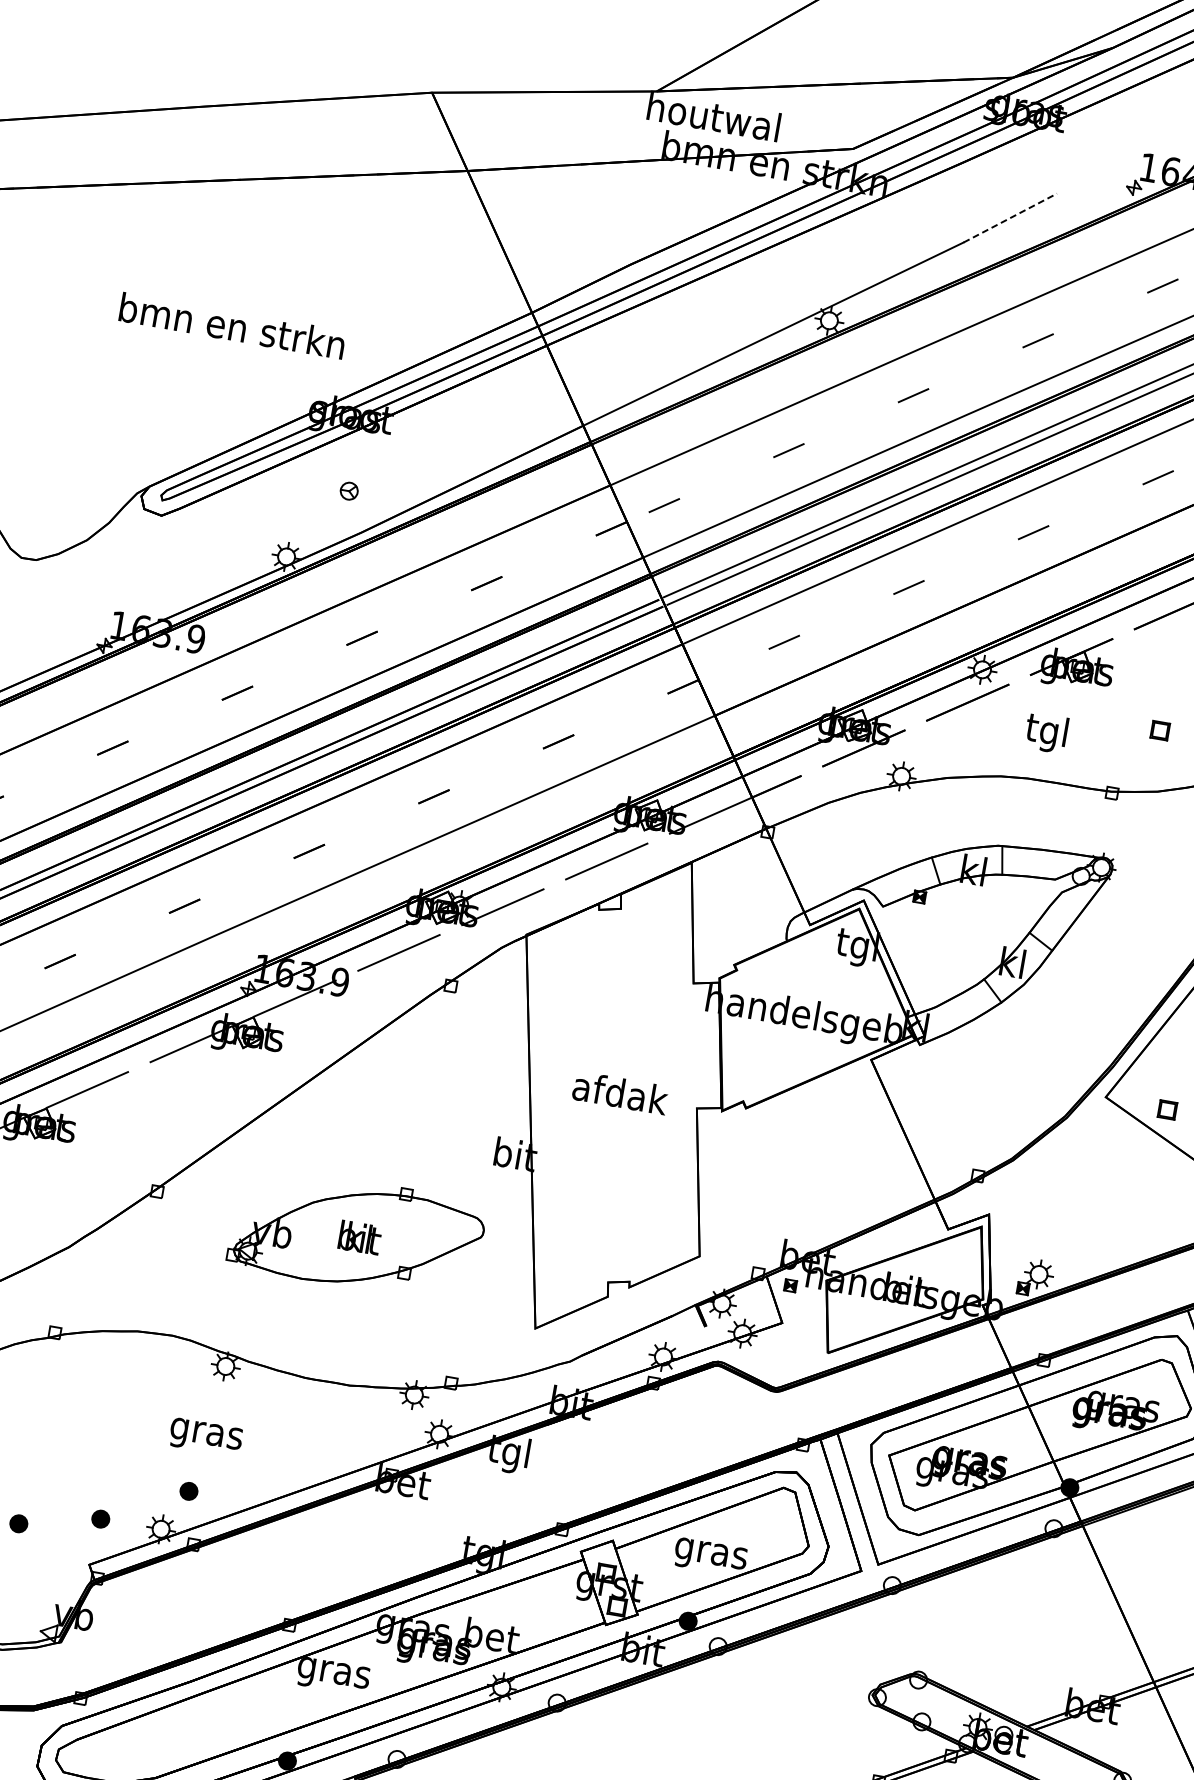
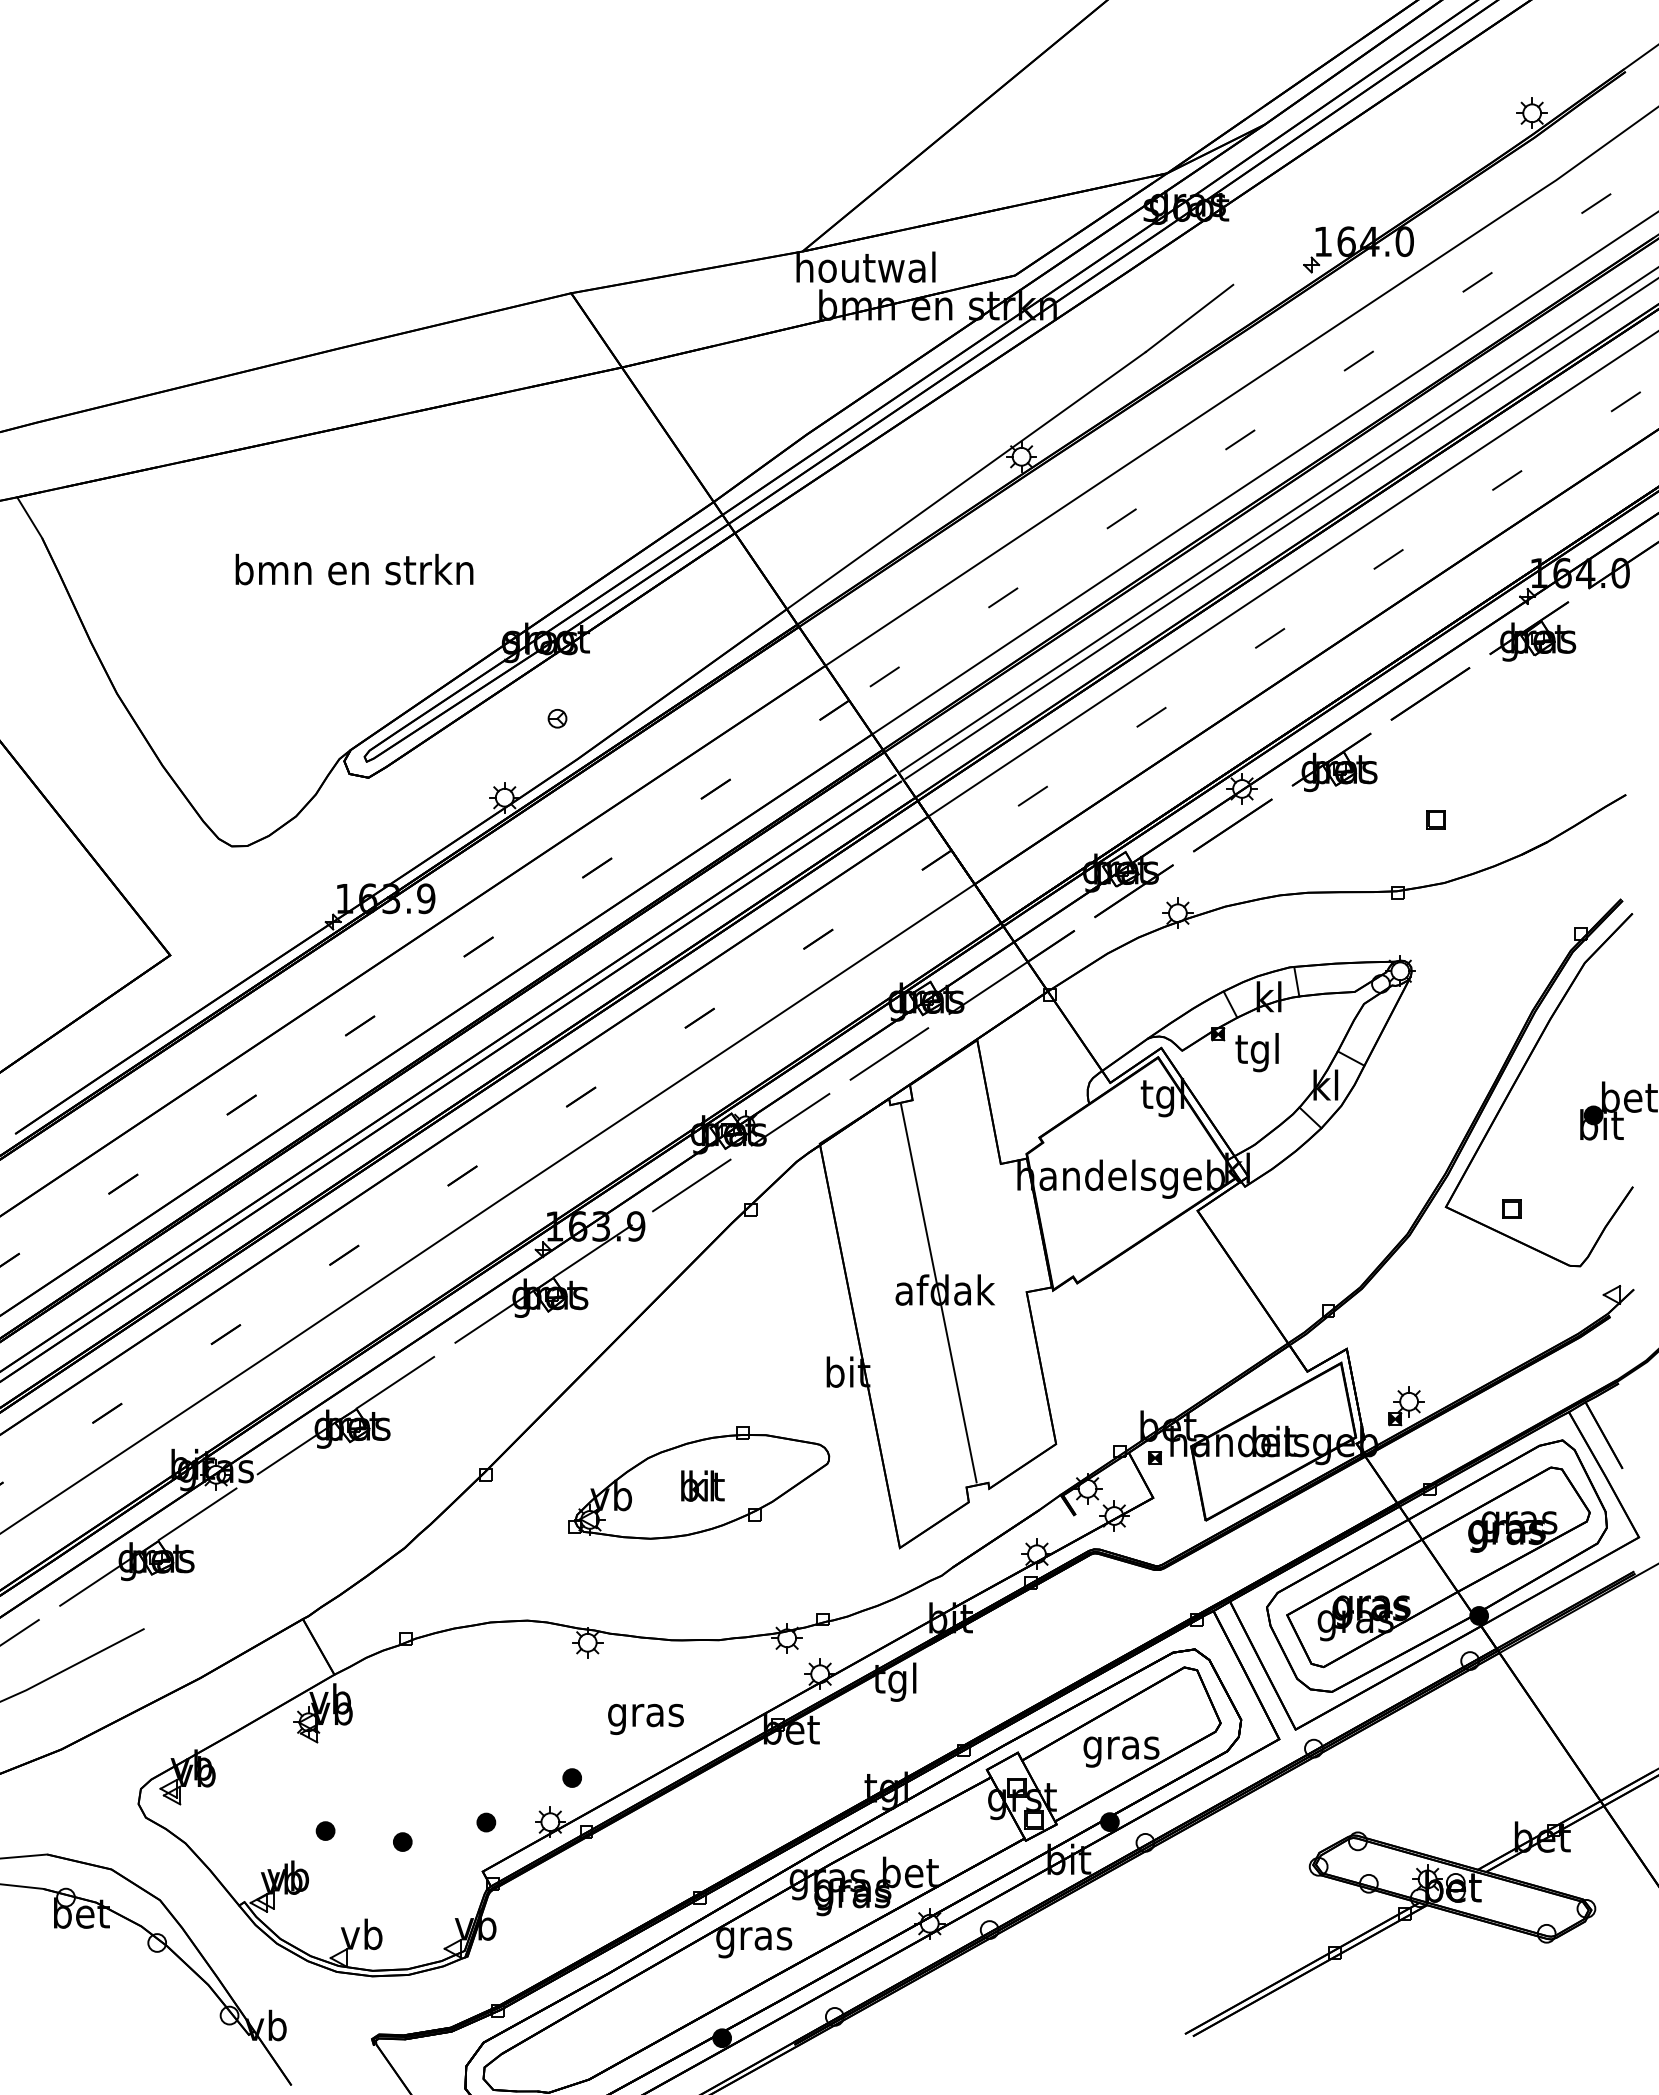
line: (1010, 218) -> (1189, 318), dashed -> solid
text: (232, 325) -> (354, 569), moved
text: (1045, 732) -> (1256, 1052), moved
line: (613, 1095) -> (938, 1293), added
text: (205, 1437) -> (645, 1719), moved

